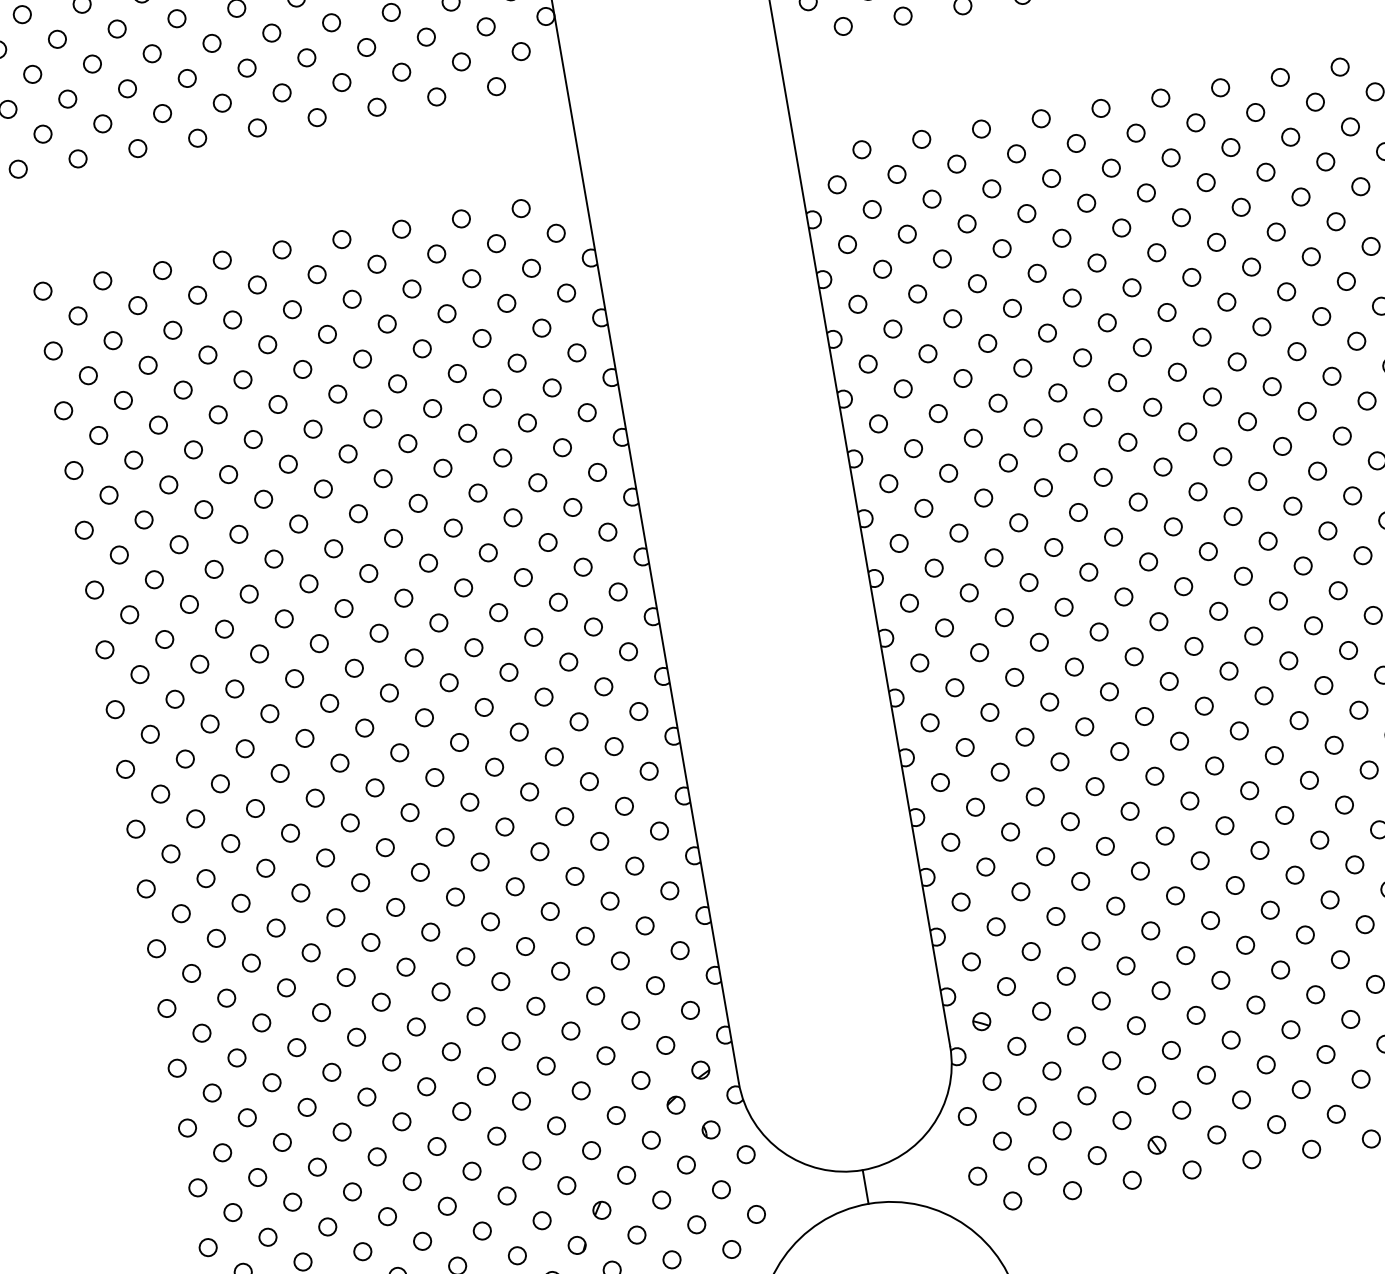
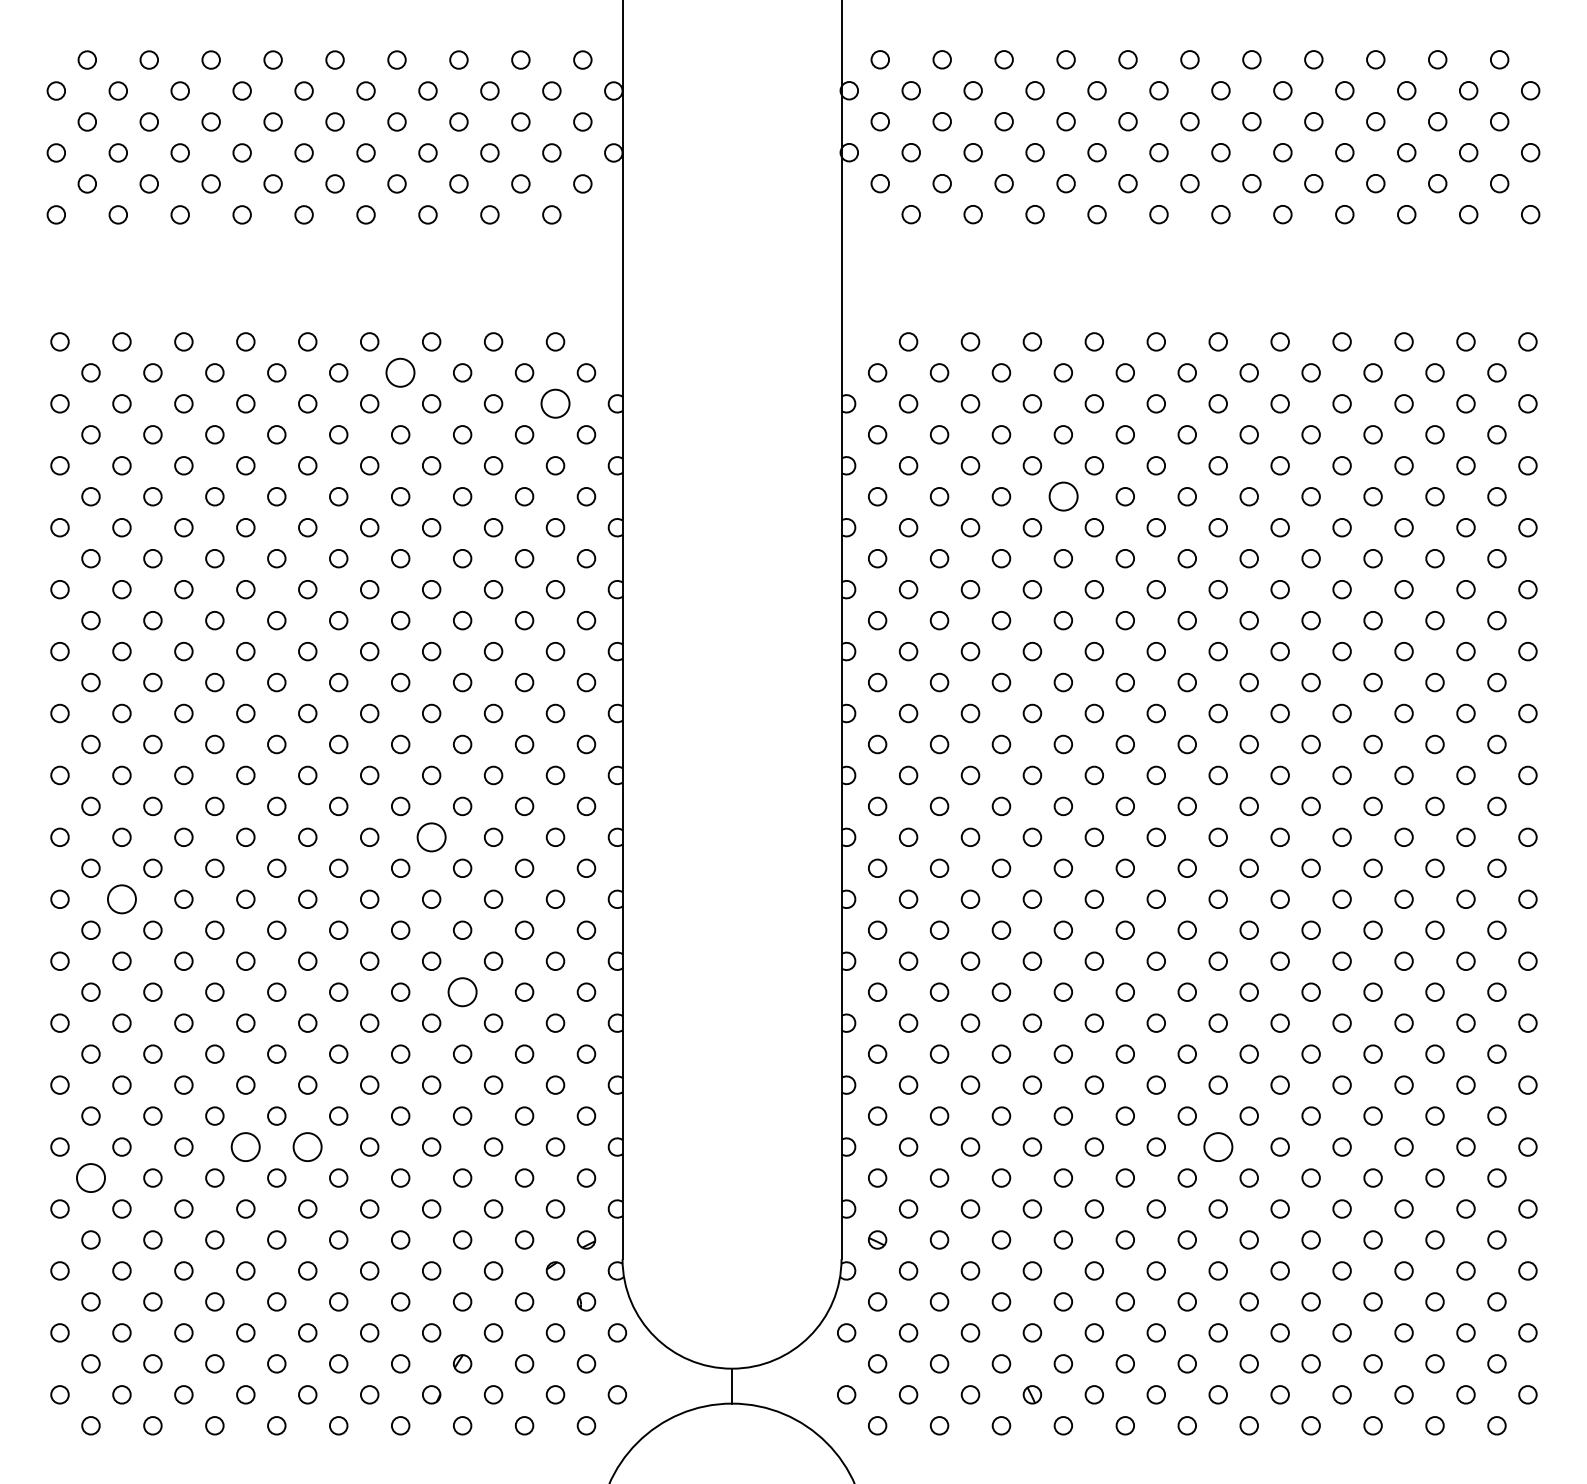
circle: (376, 263) -> (400, 372), size x1.6
circle: (531, 268) -> (555, 403), size x1.6
circle: (1036, 273) -> (1062, 496), size x1.6
circle: (484, 707) -> (431, 837), size x1.6
circle: (195, 819) -> (121, 899), size x1.6
circle: (539, 851) -> (462, 991), size x1.6
circle: (1294, 874) -> (1217, 1146), size x1.6
circle: (415, 1026) -> (307, 1146), size x1.6
circle: (356, 1036) -> (245, 1146), size x1.6
circle: (211, 1092) -> (90, 1177), size x1.6

